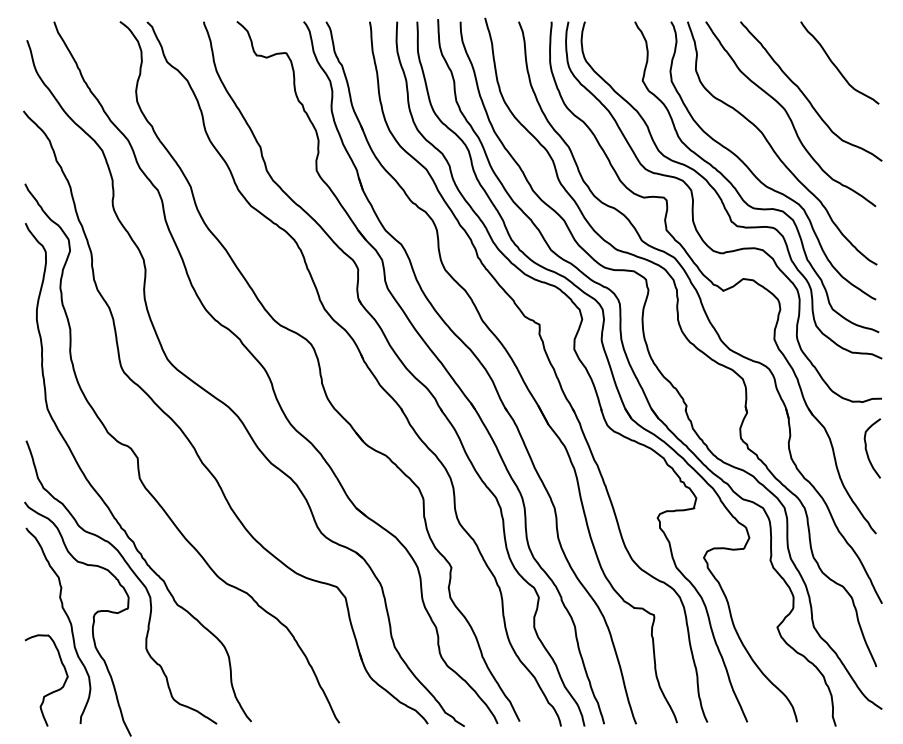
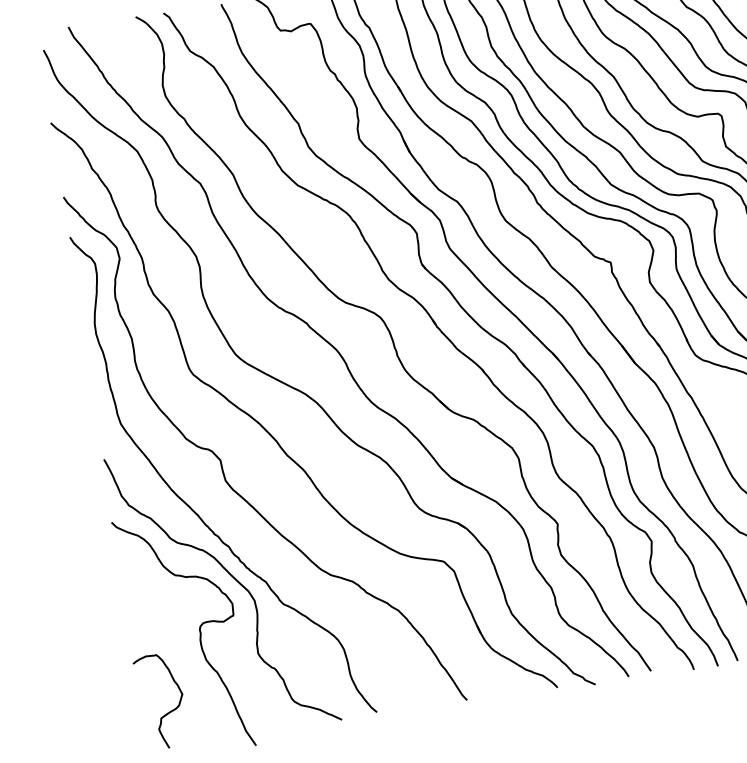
curve: (68, 620) -> (174, 636), removed

